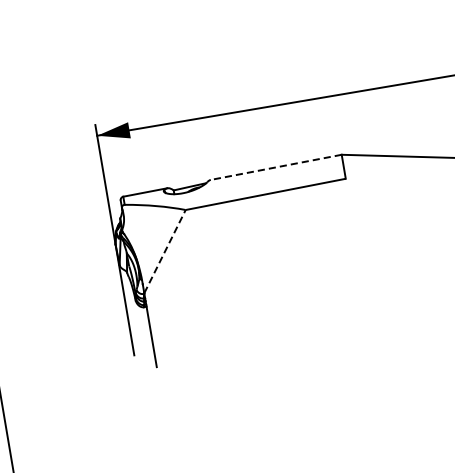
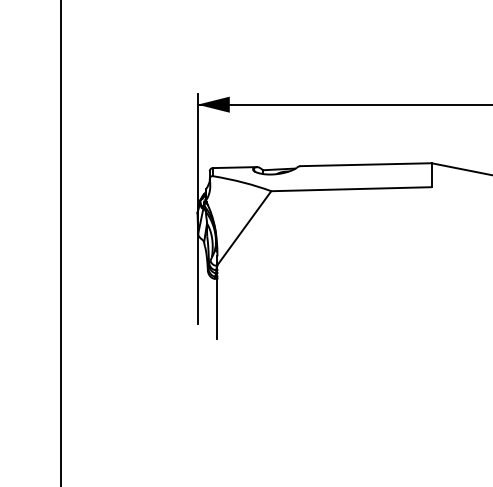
line: (276, 167) -> (366, 164), dashed -> solid
line: (165, 251) -> (244, 228), dashed -> solid

